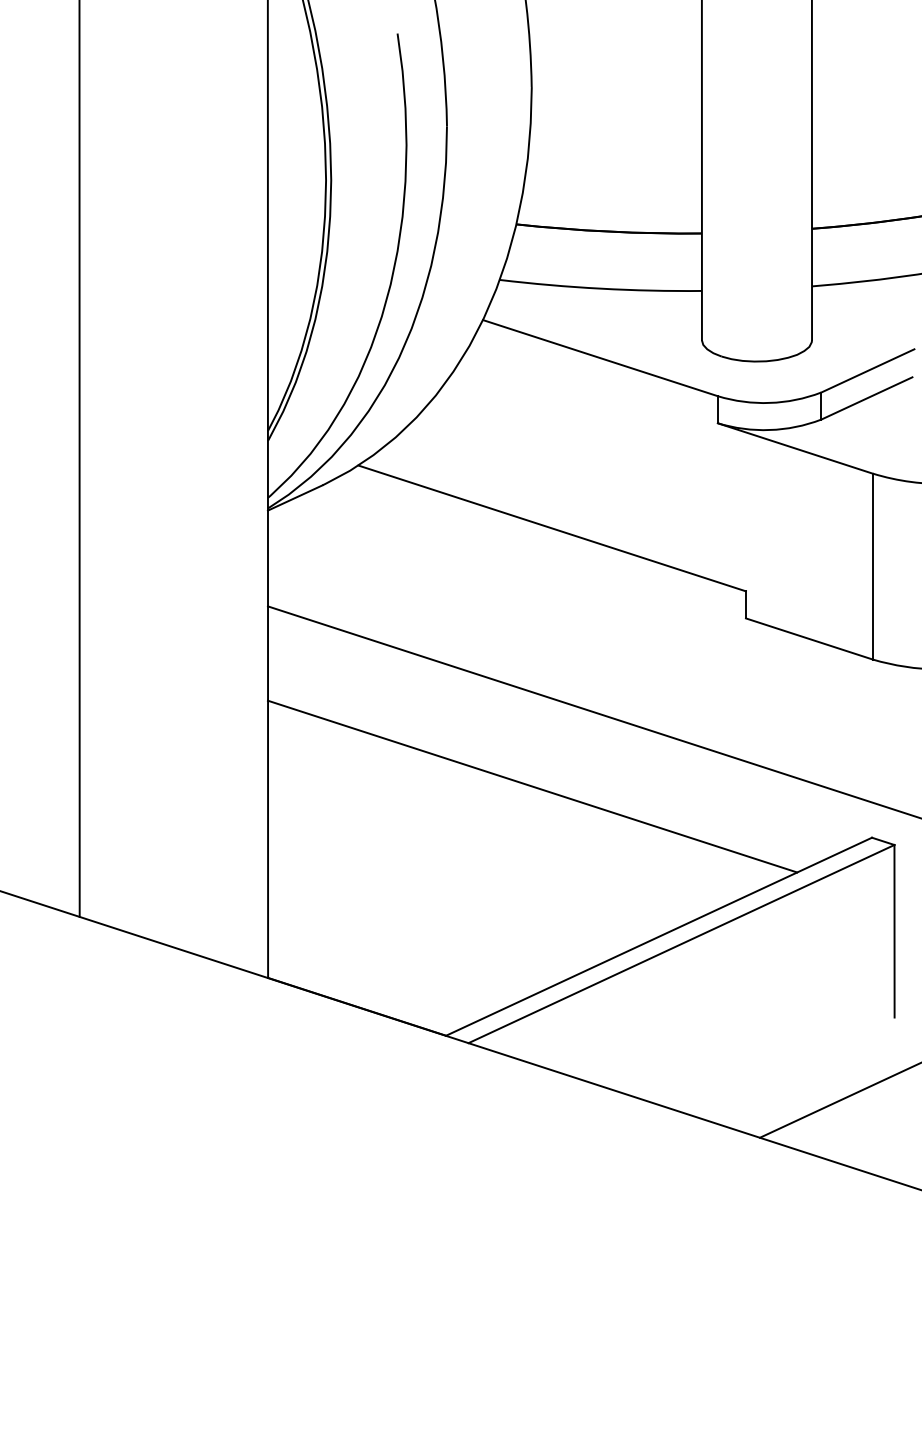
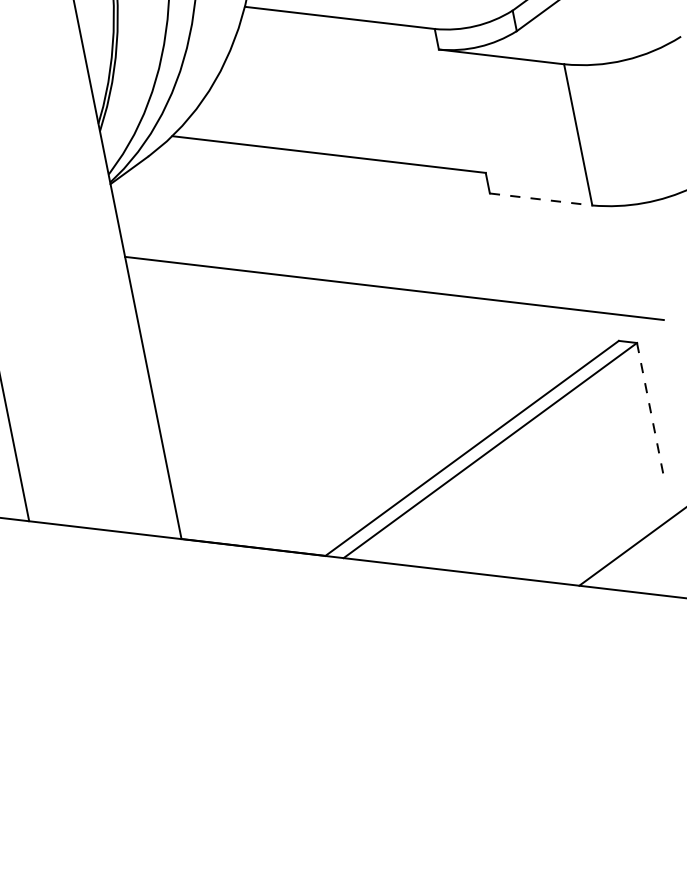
line: (809, 638) -> (541, 199), solid -> dashed
line: (532, 786) -> (353, 353), removed
line: (894, 931) -> (650, 408), solid -> dashed

